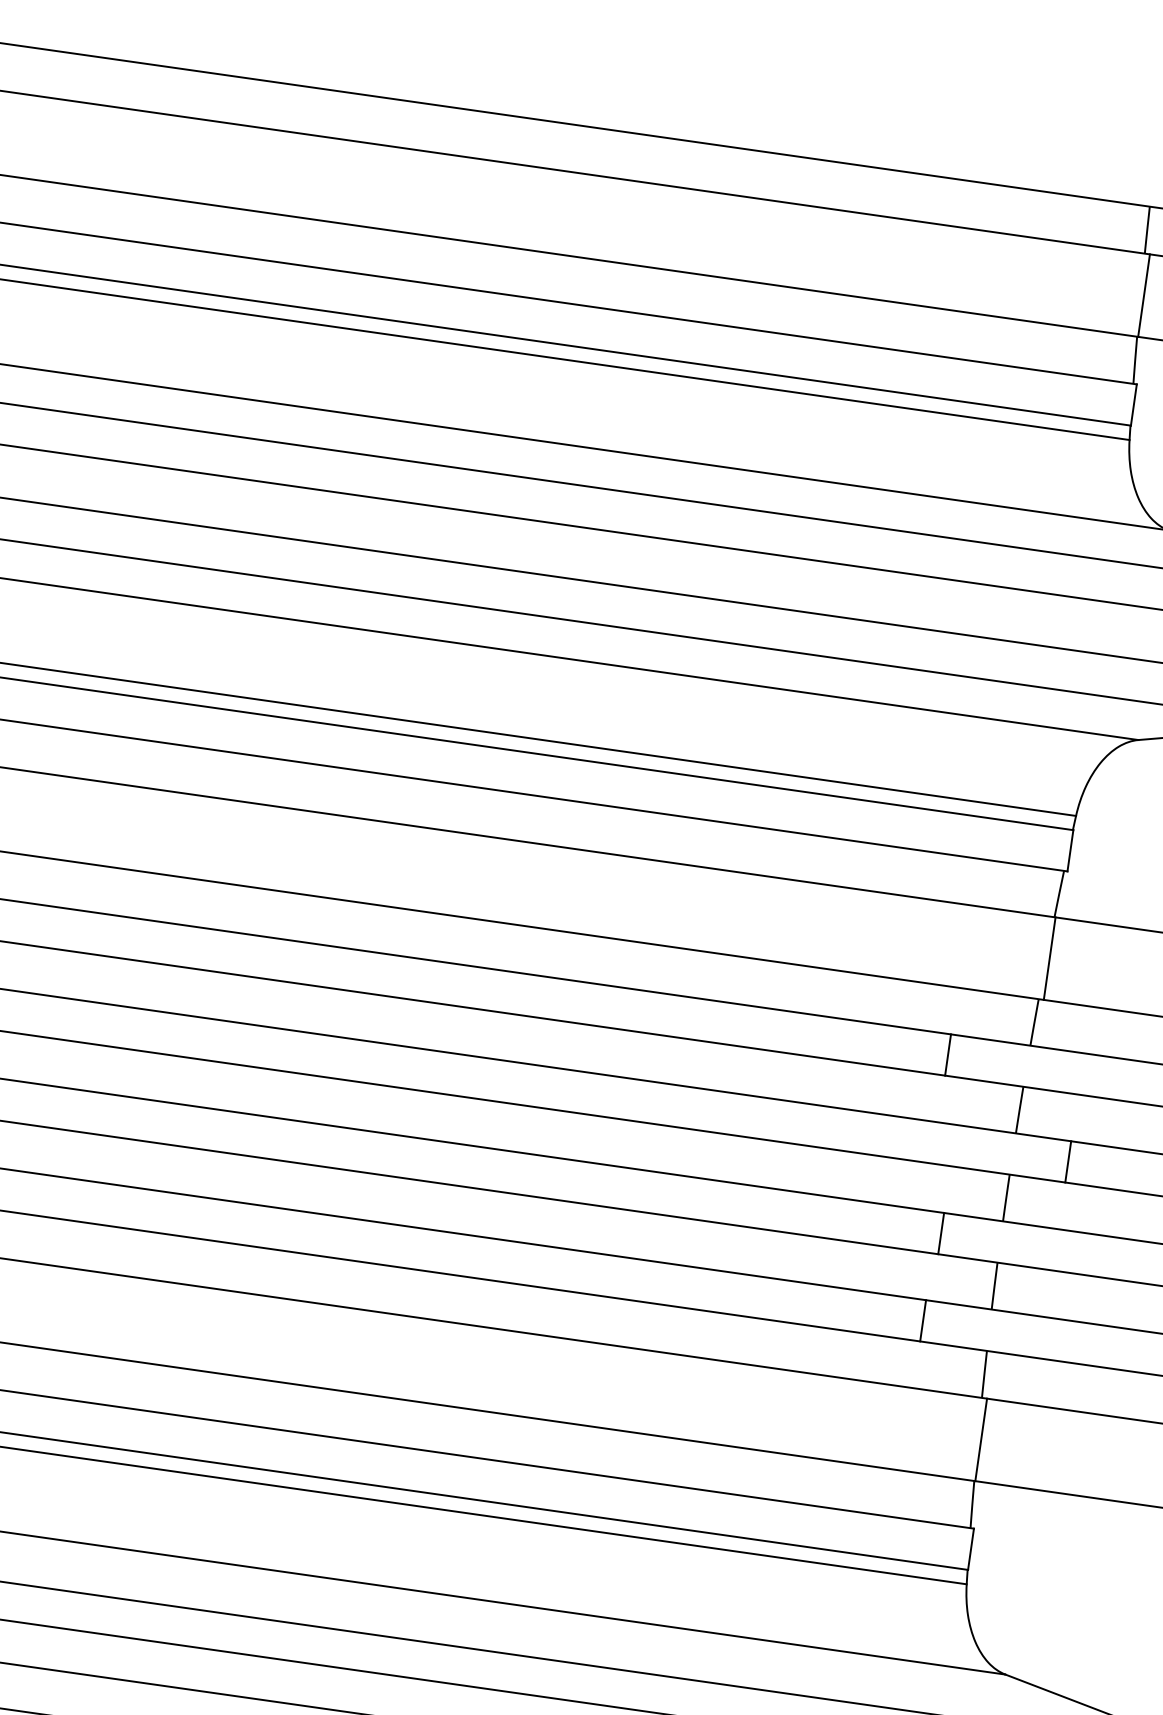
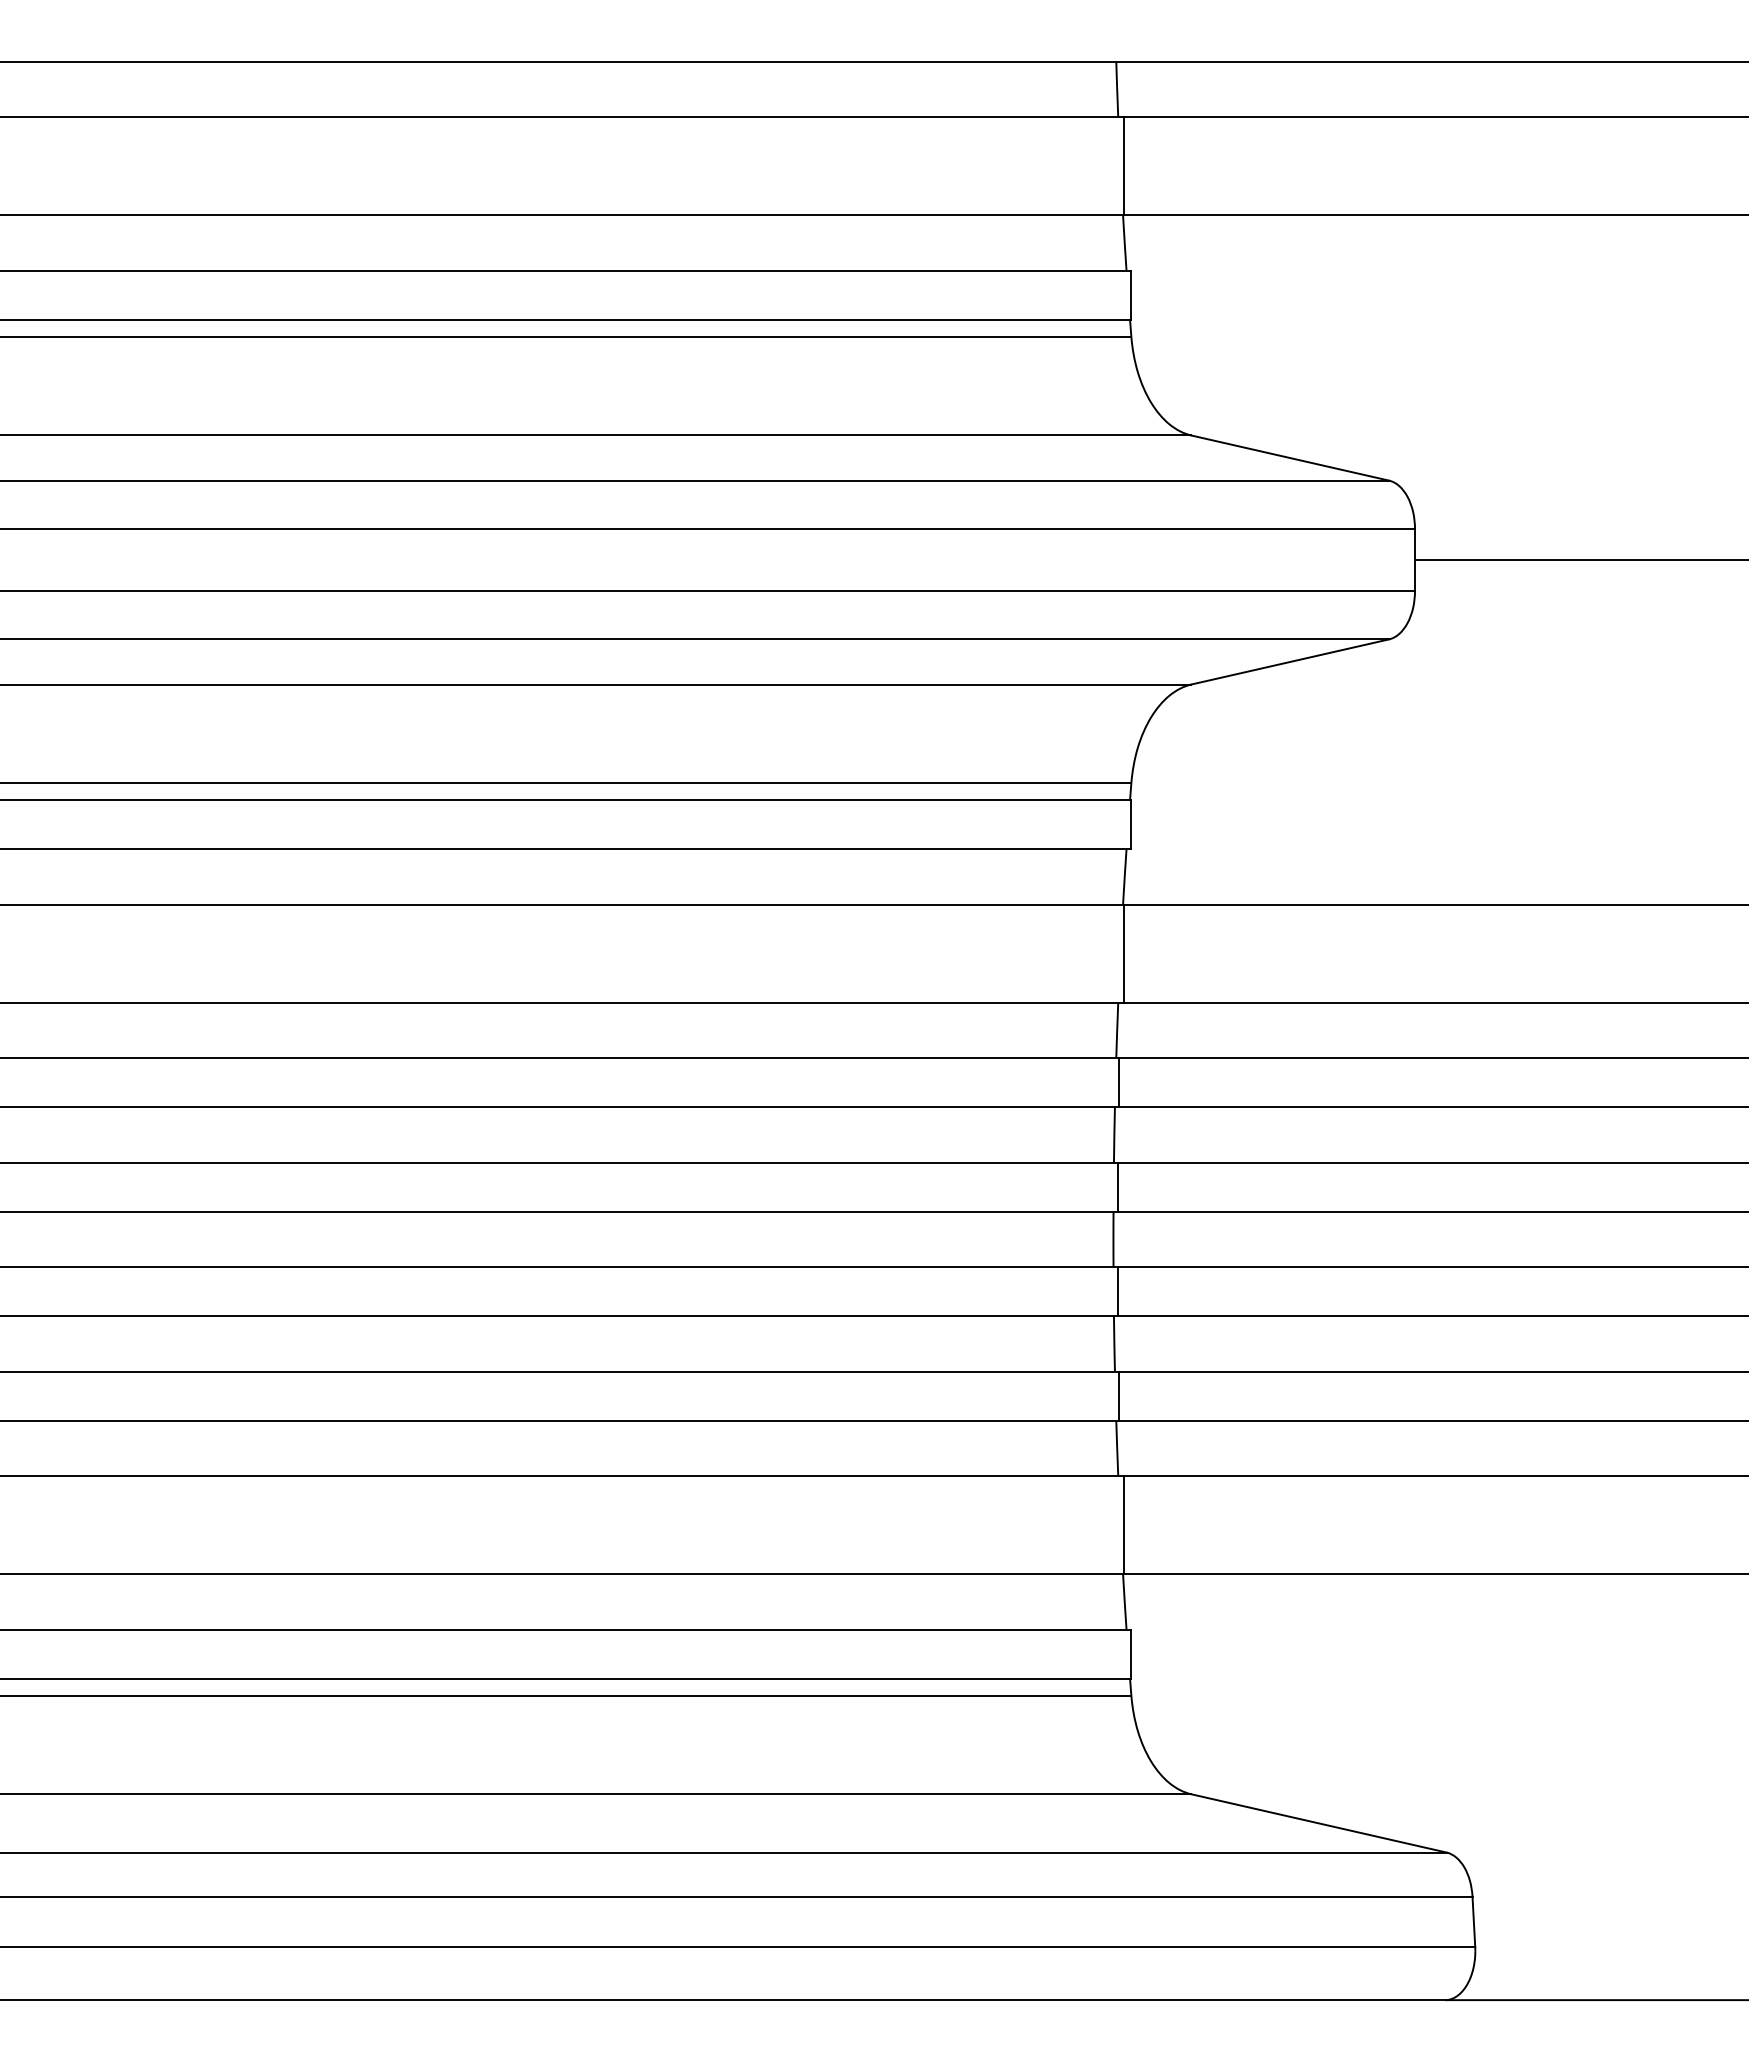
line: (947, 1054) -> (1118, 1082), moved
line: (1068, 1161) -> (1117, 1186), moved
line: (941, 1233) -> (1117, 1291), moved
line: (922, 1320) -> (1118, 1395), moved

